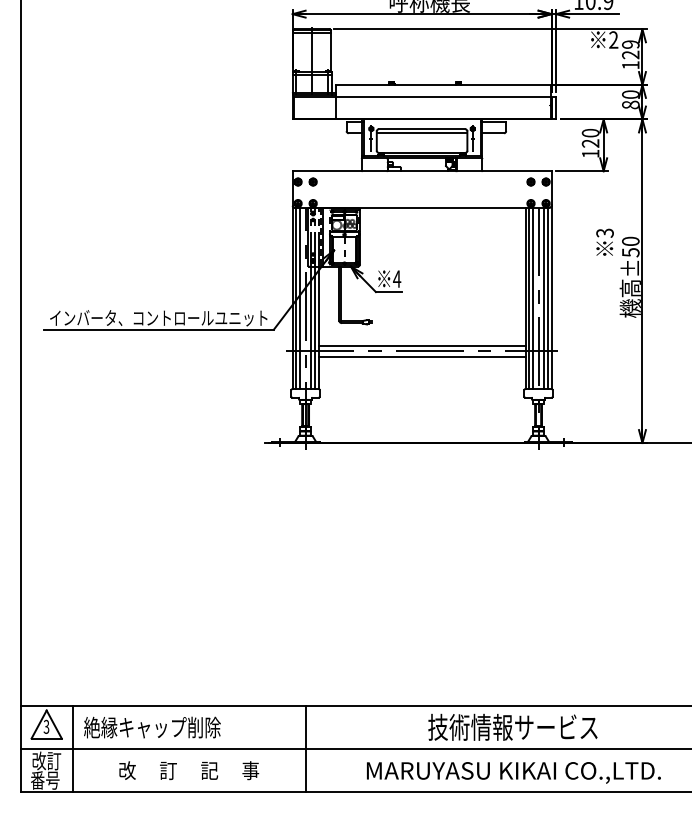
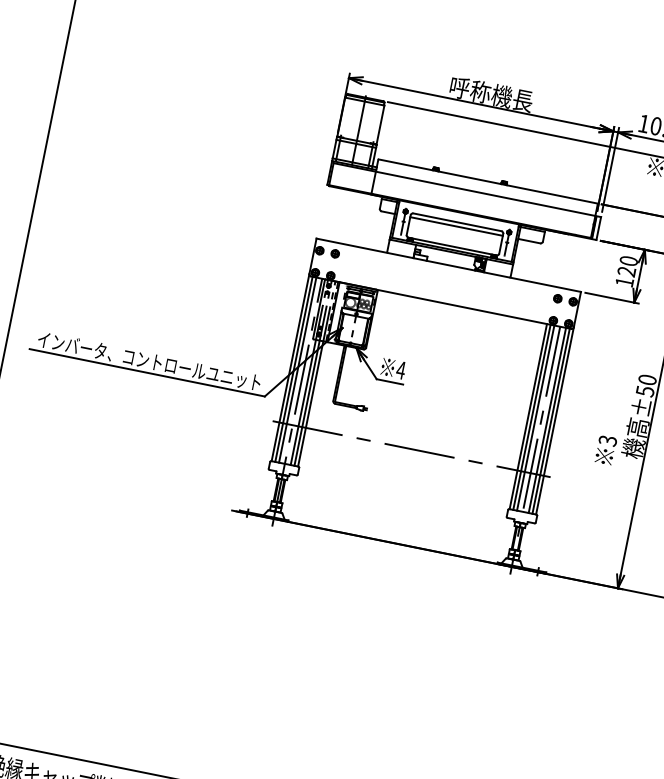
text: (604, 241) -> (605, 449), moved
line: (421, 345) -> (412, 443), removed
line: (421, 356) -> (409, 454), removed

